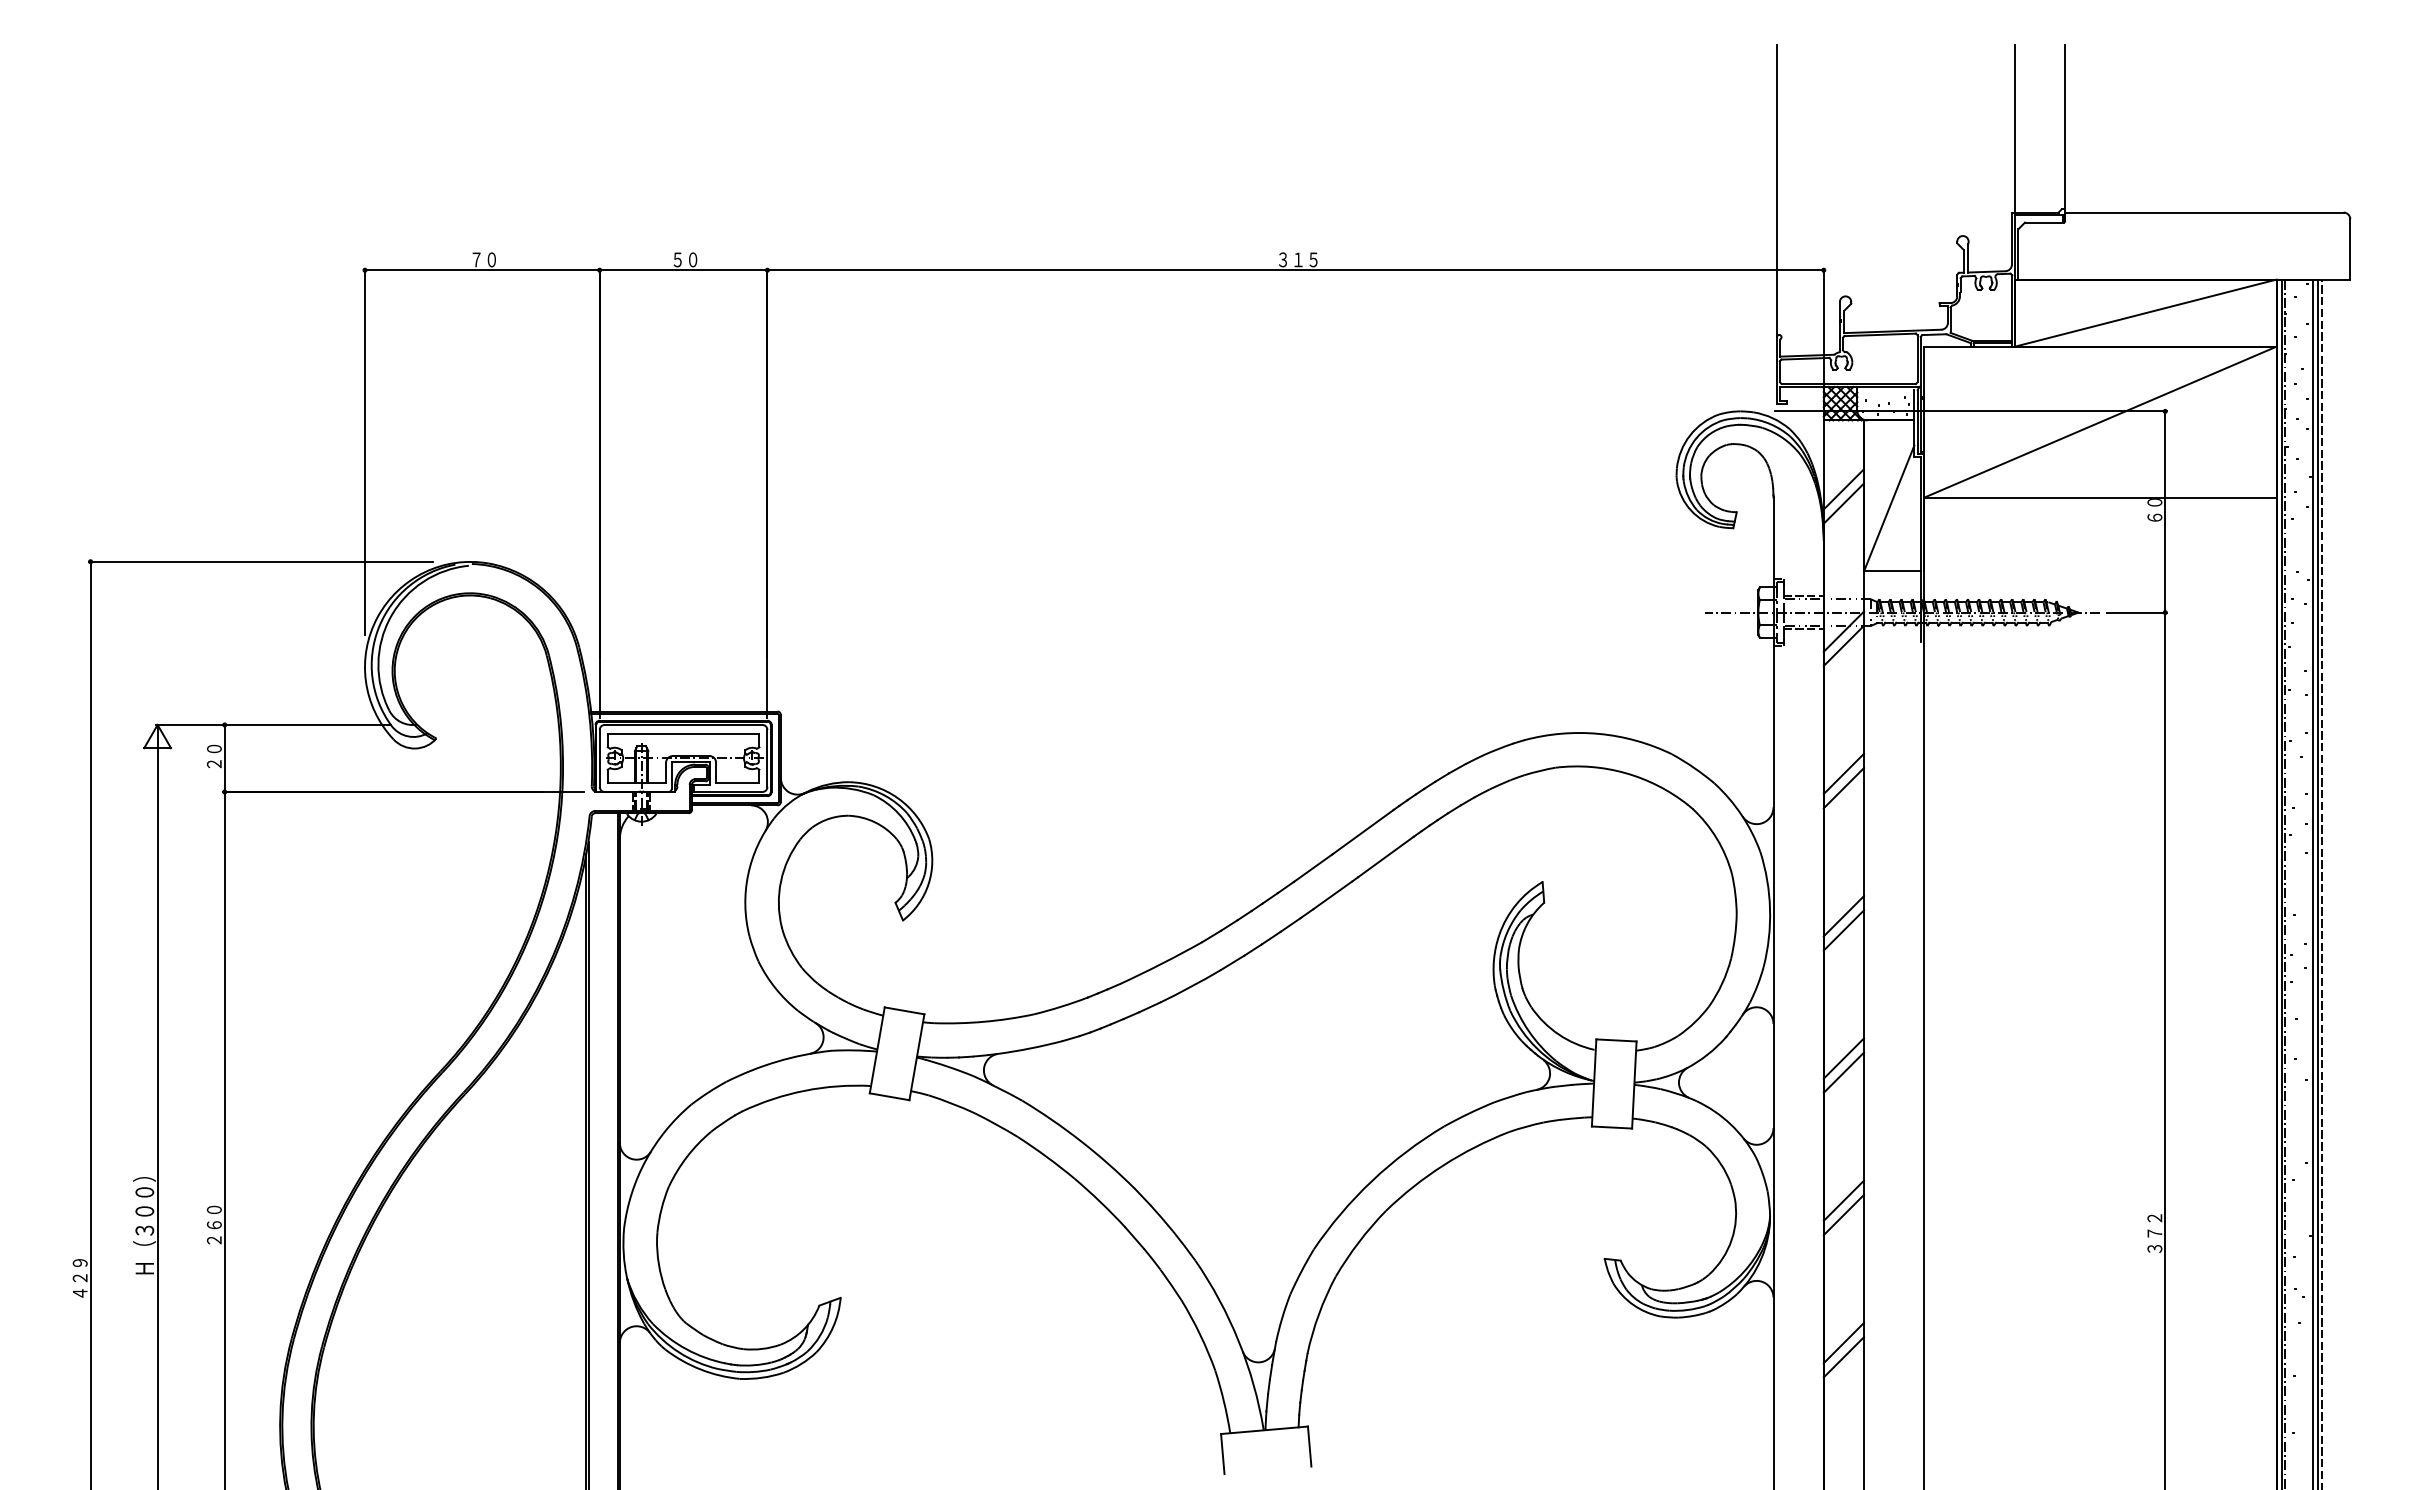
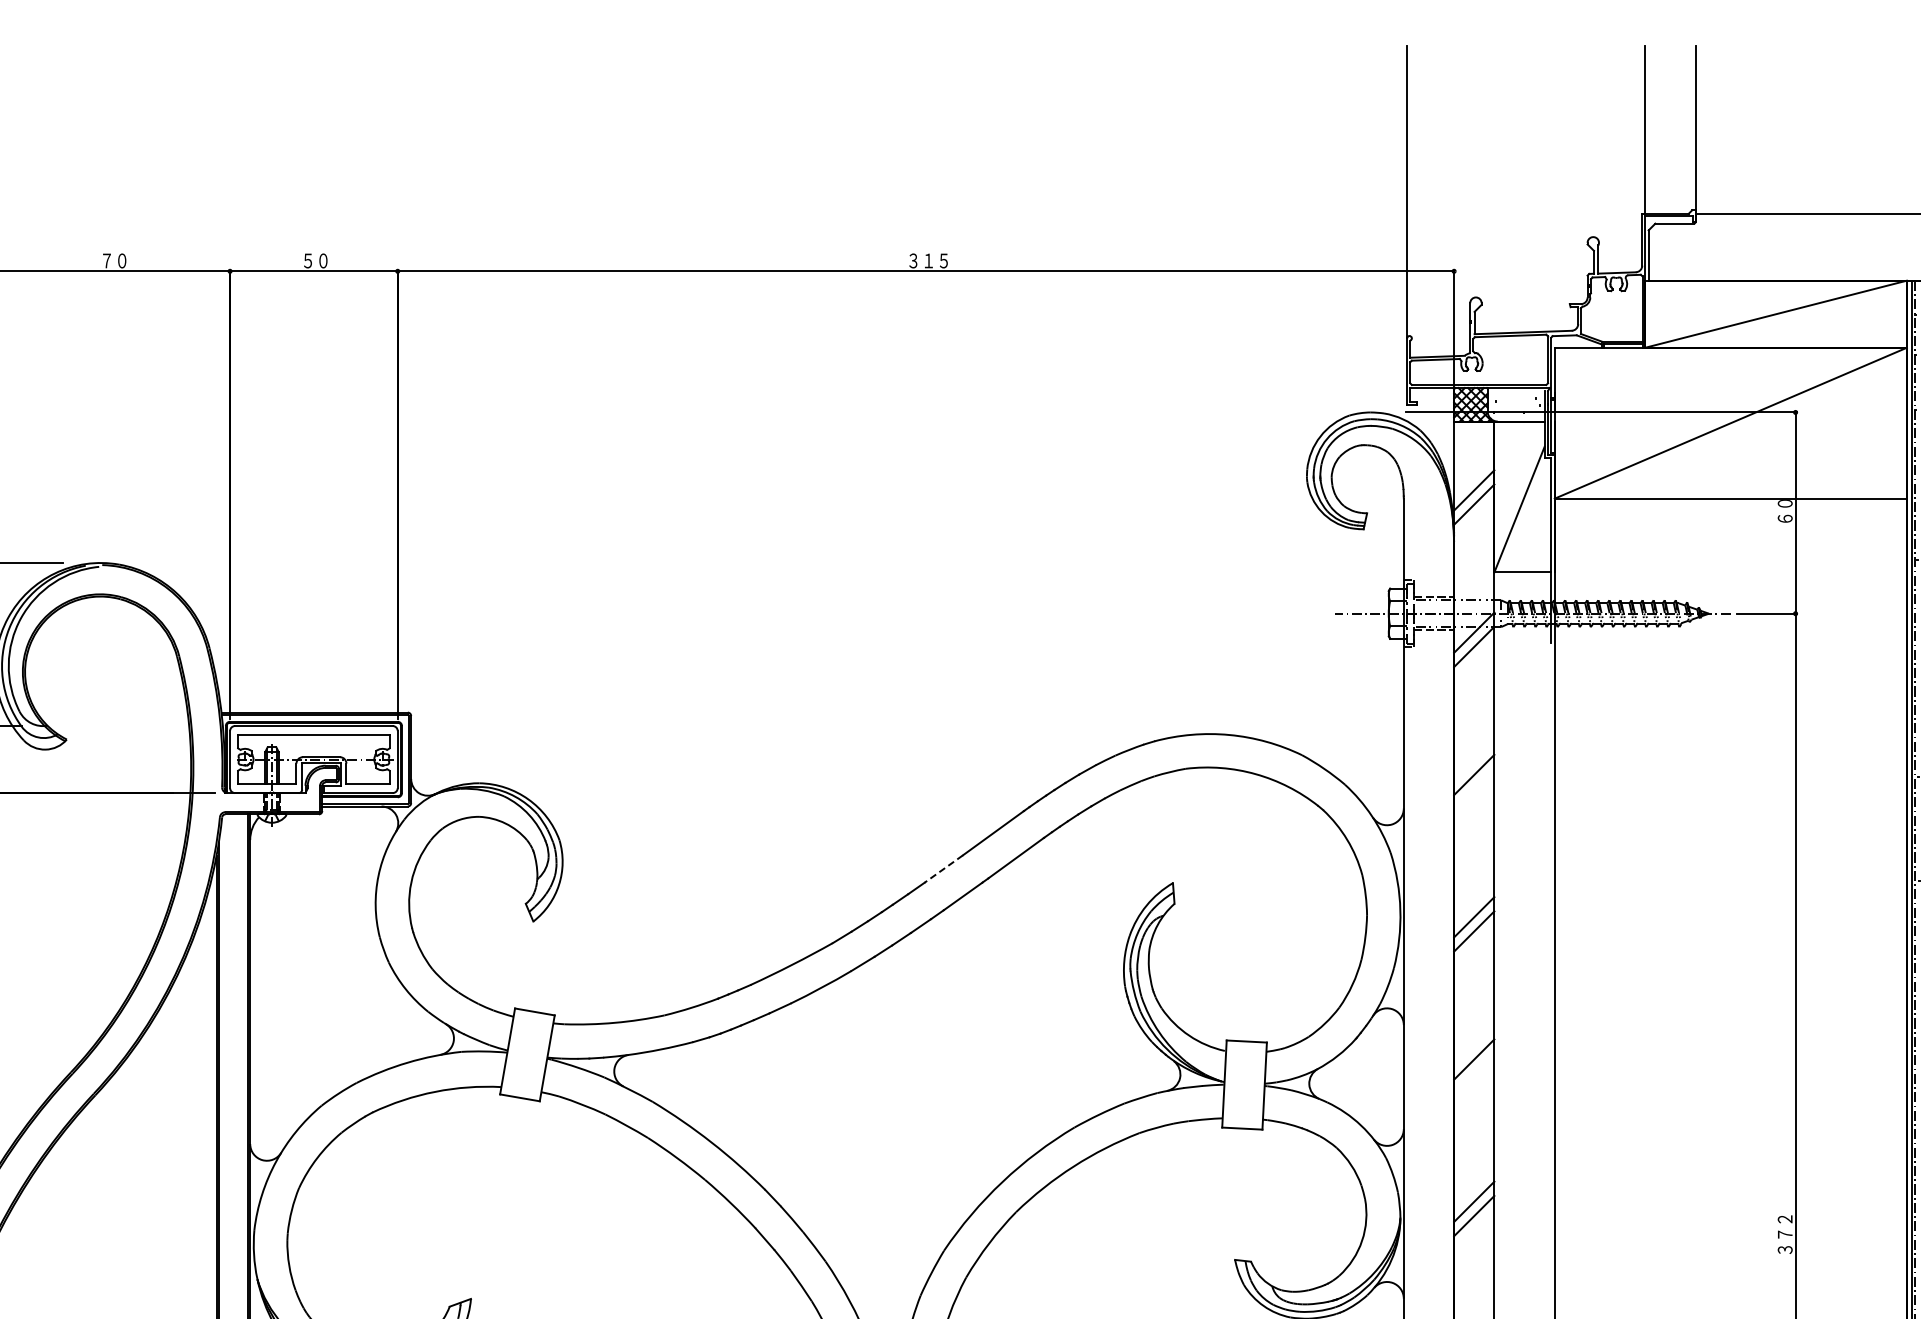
line: (1843, 788) -> (1473, 789), removed
line: (1313, 868) -> (943, 869), solid -> dashed
line: (1843, 1072) -> (1473, 1073), removed

